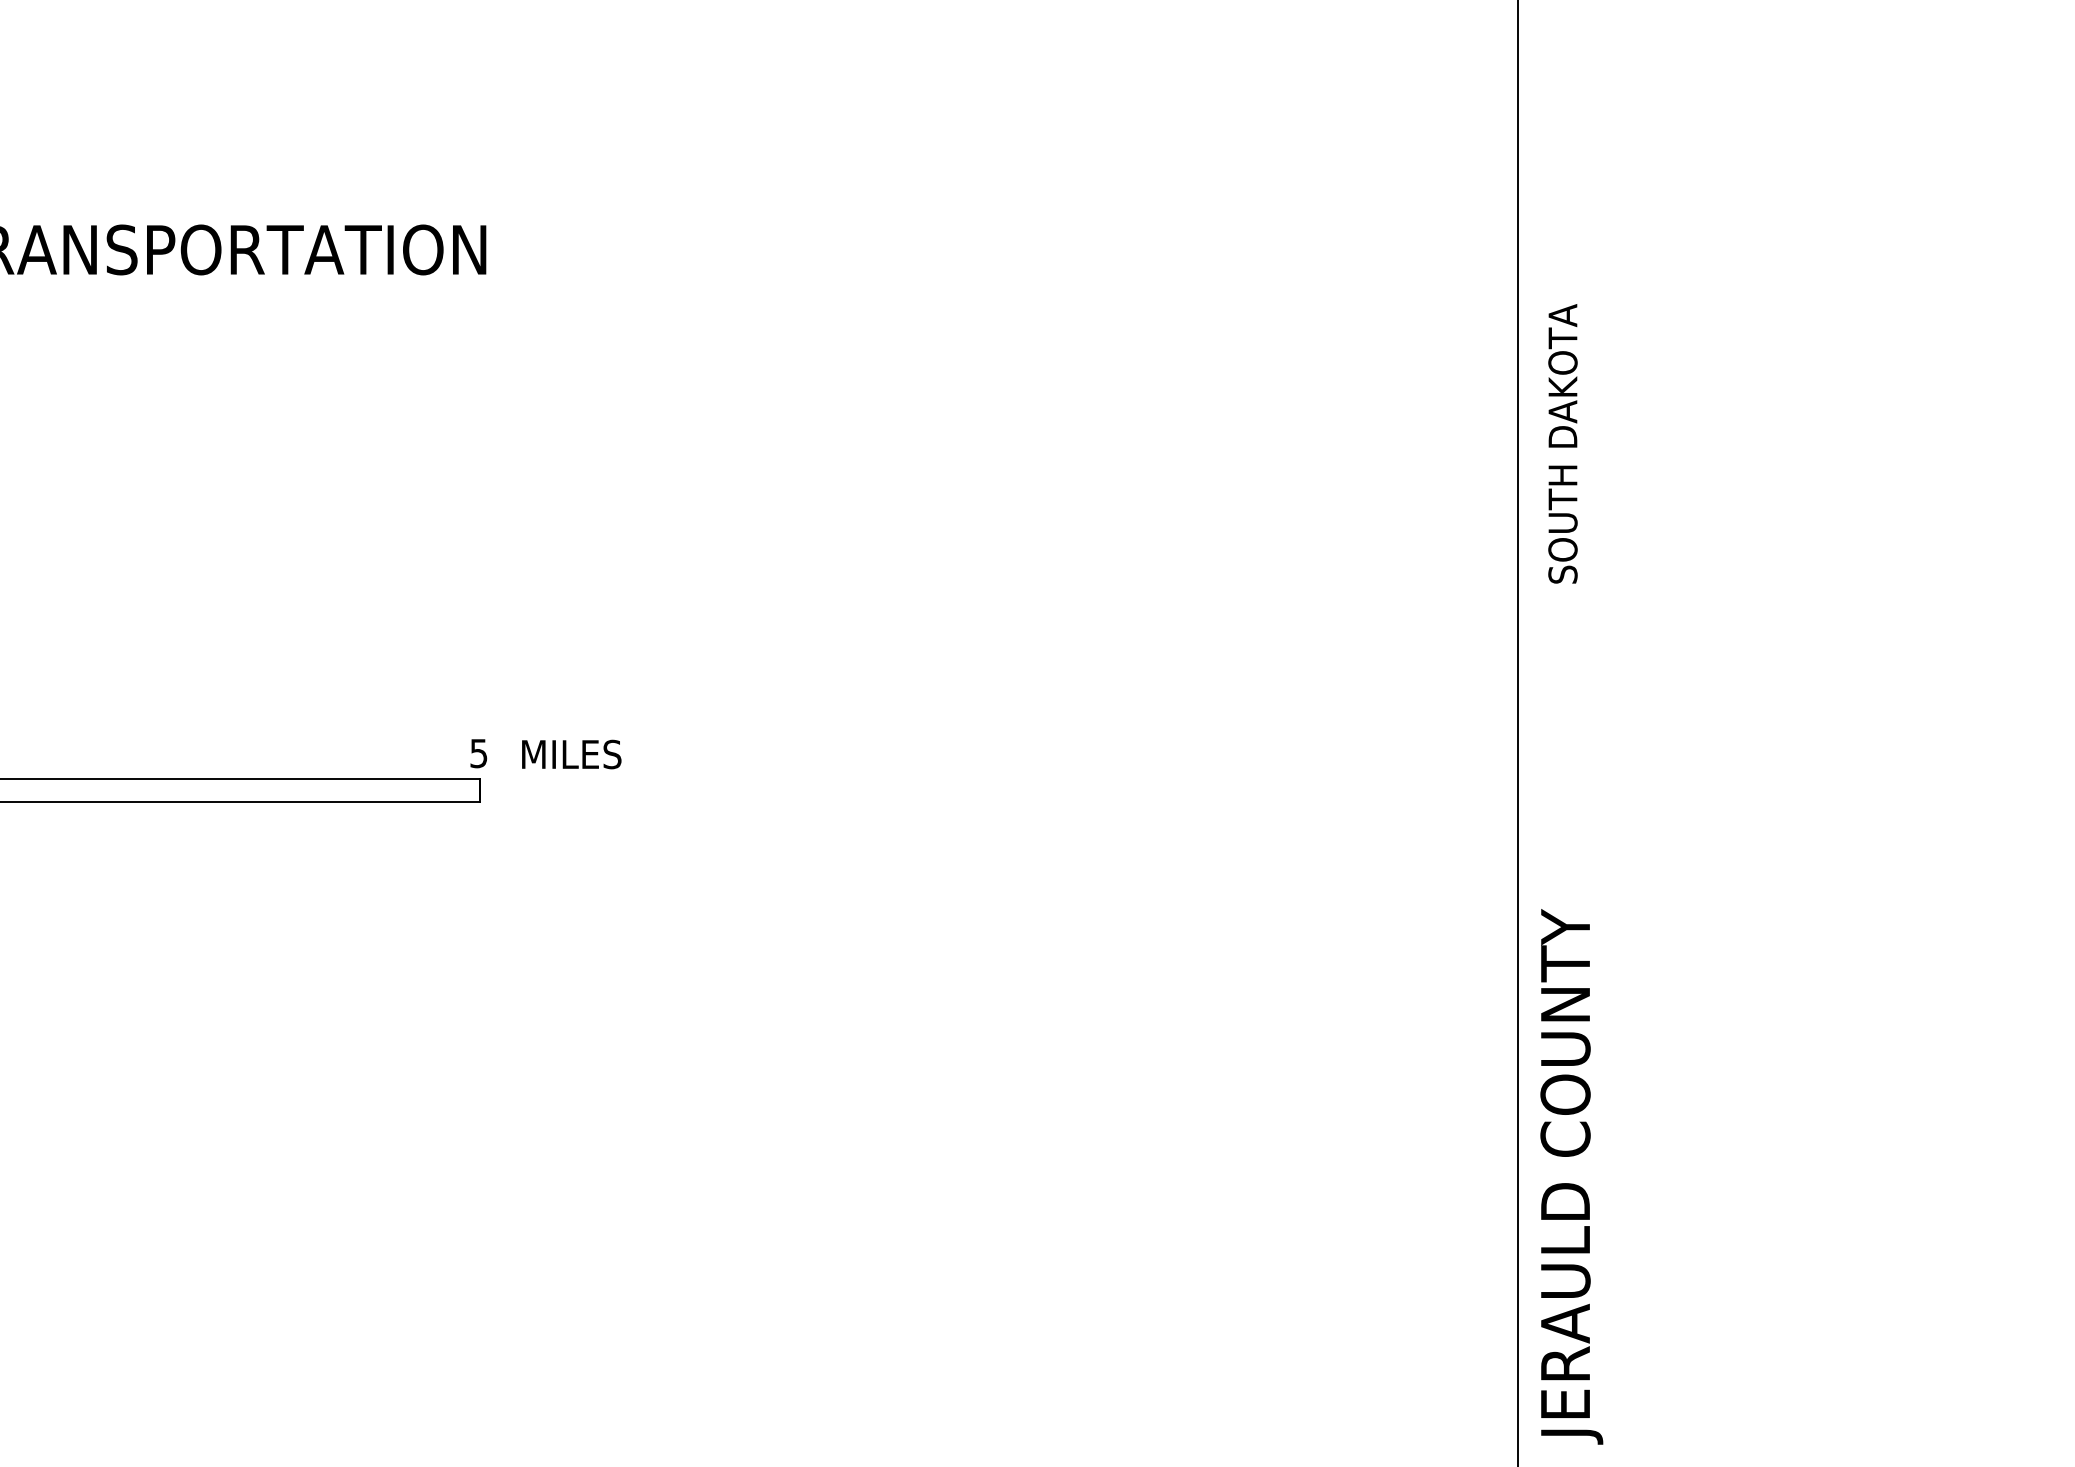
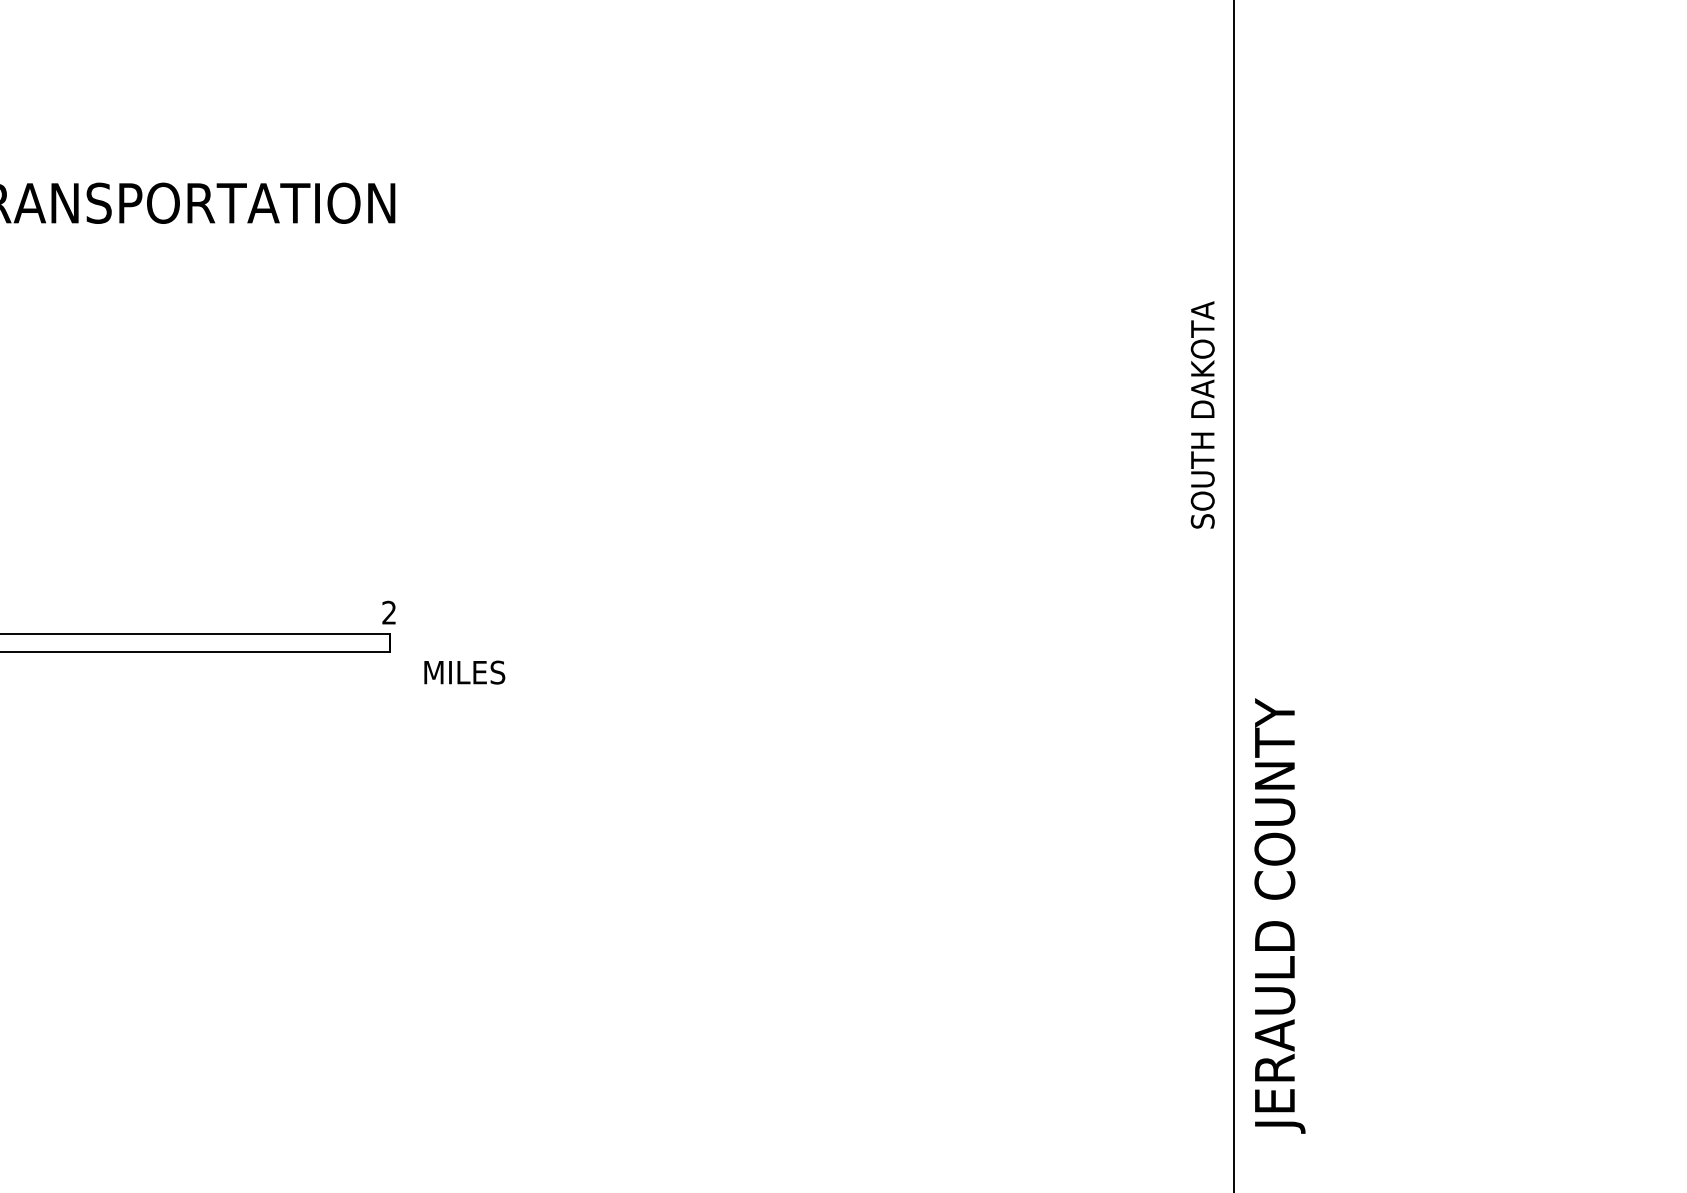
text: (1562, 443) -> (1202, 414), moved
text: (477, 753) -> (388, 612), 5 -> 2
text: (571, 754) -> (464, 672), moved
text: (1571, 1176) -> (1279, 915), moved

